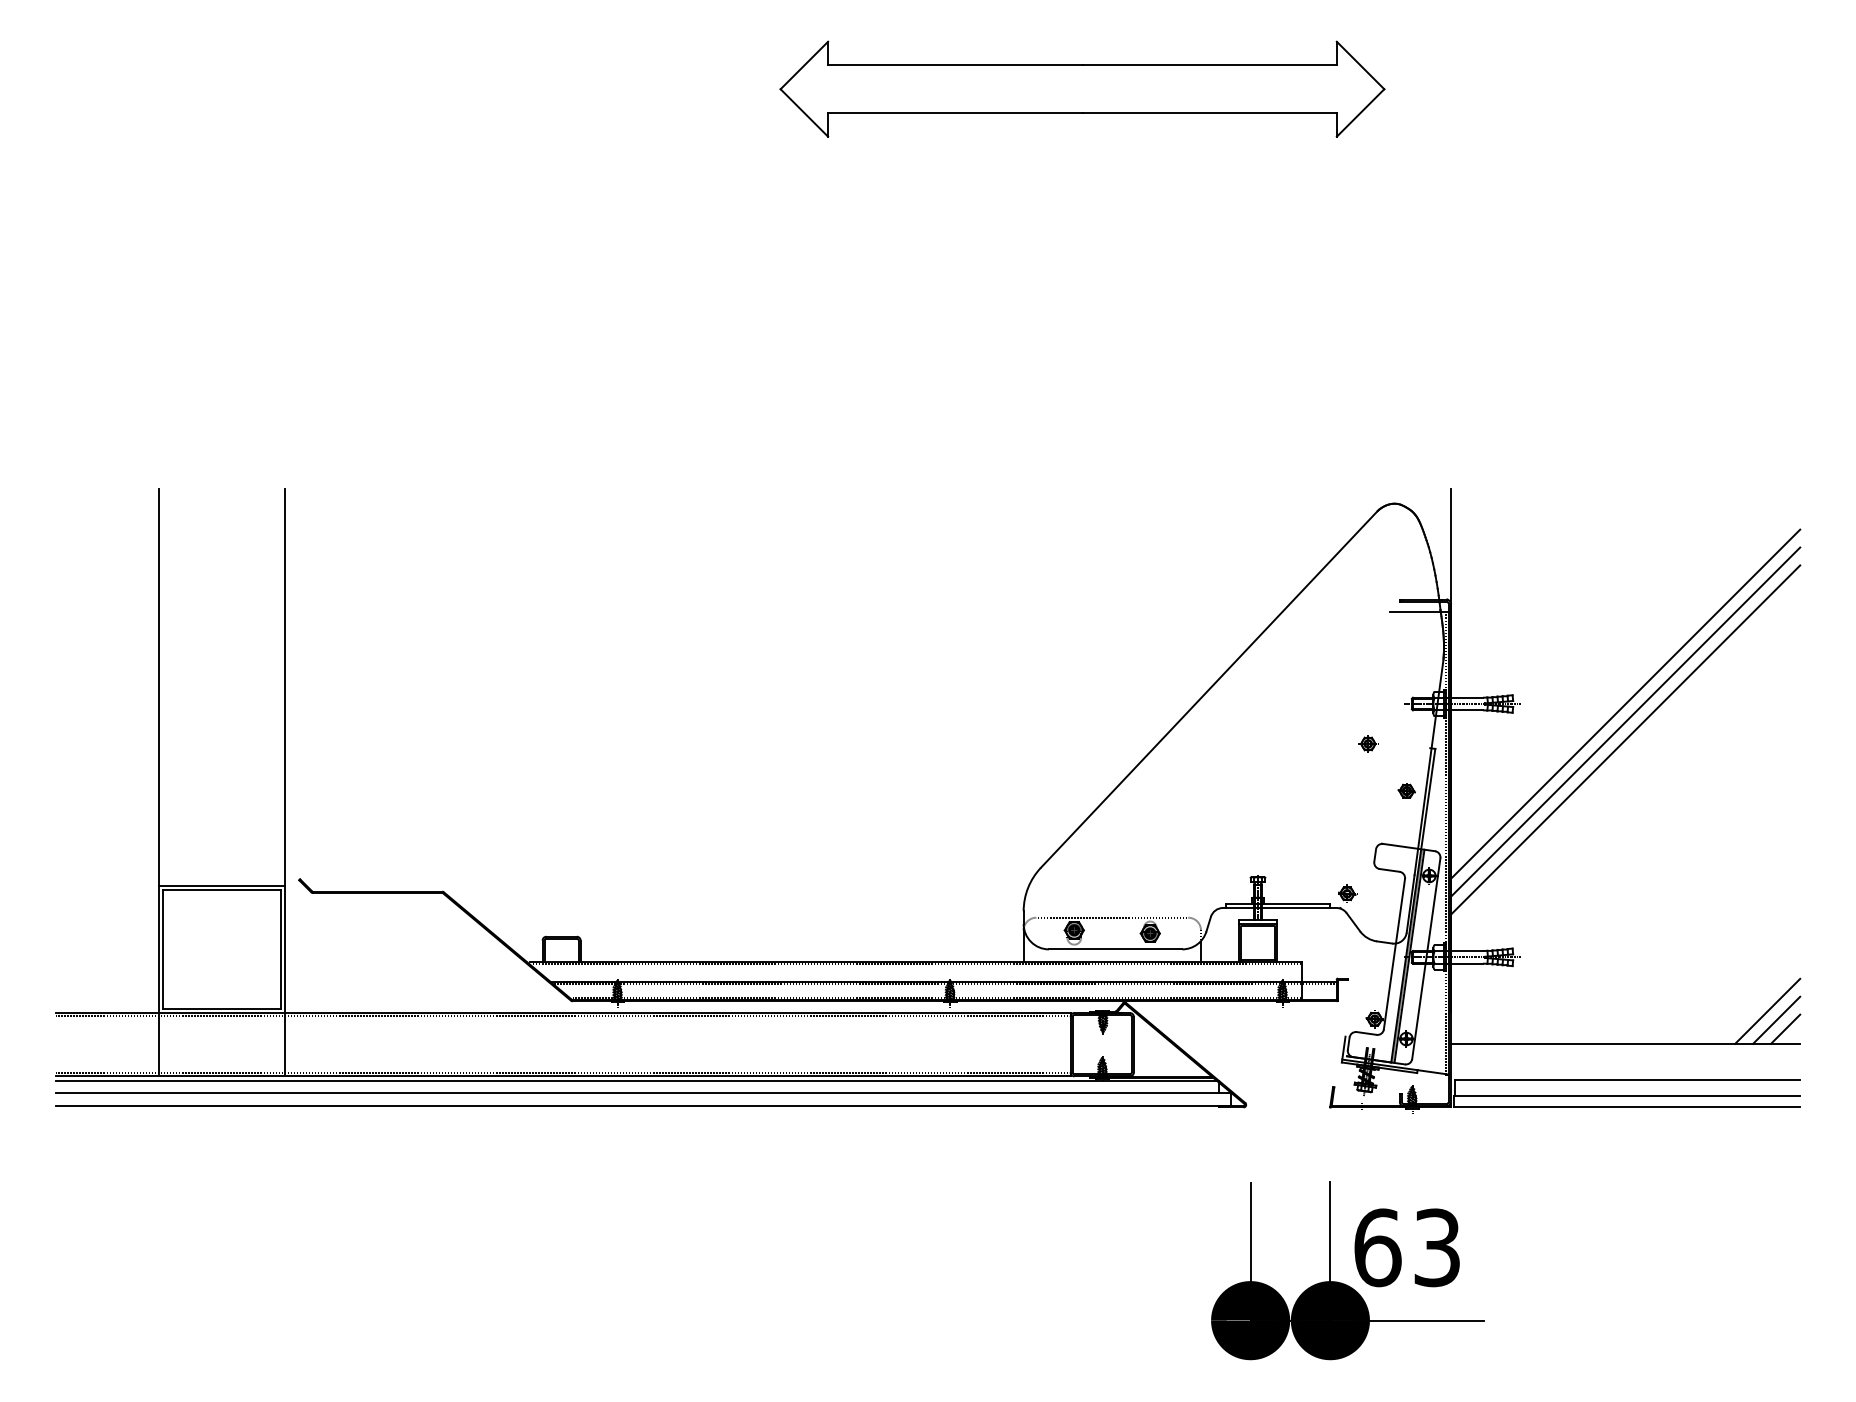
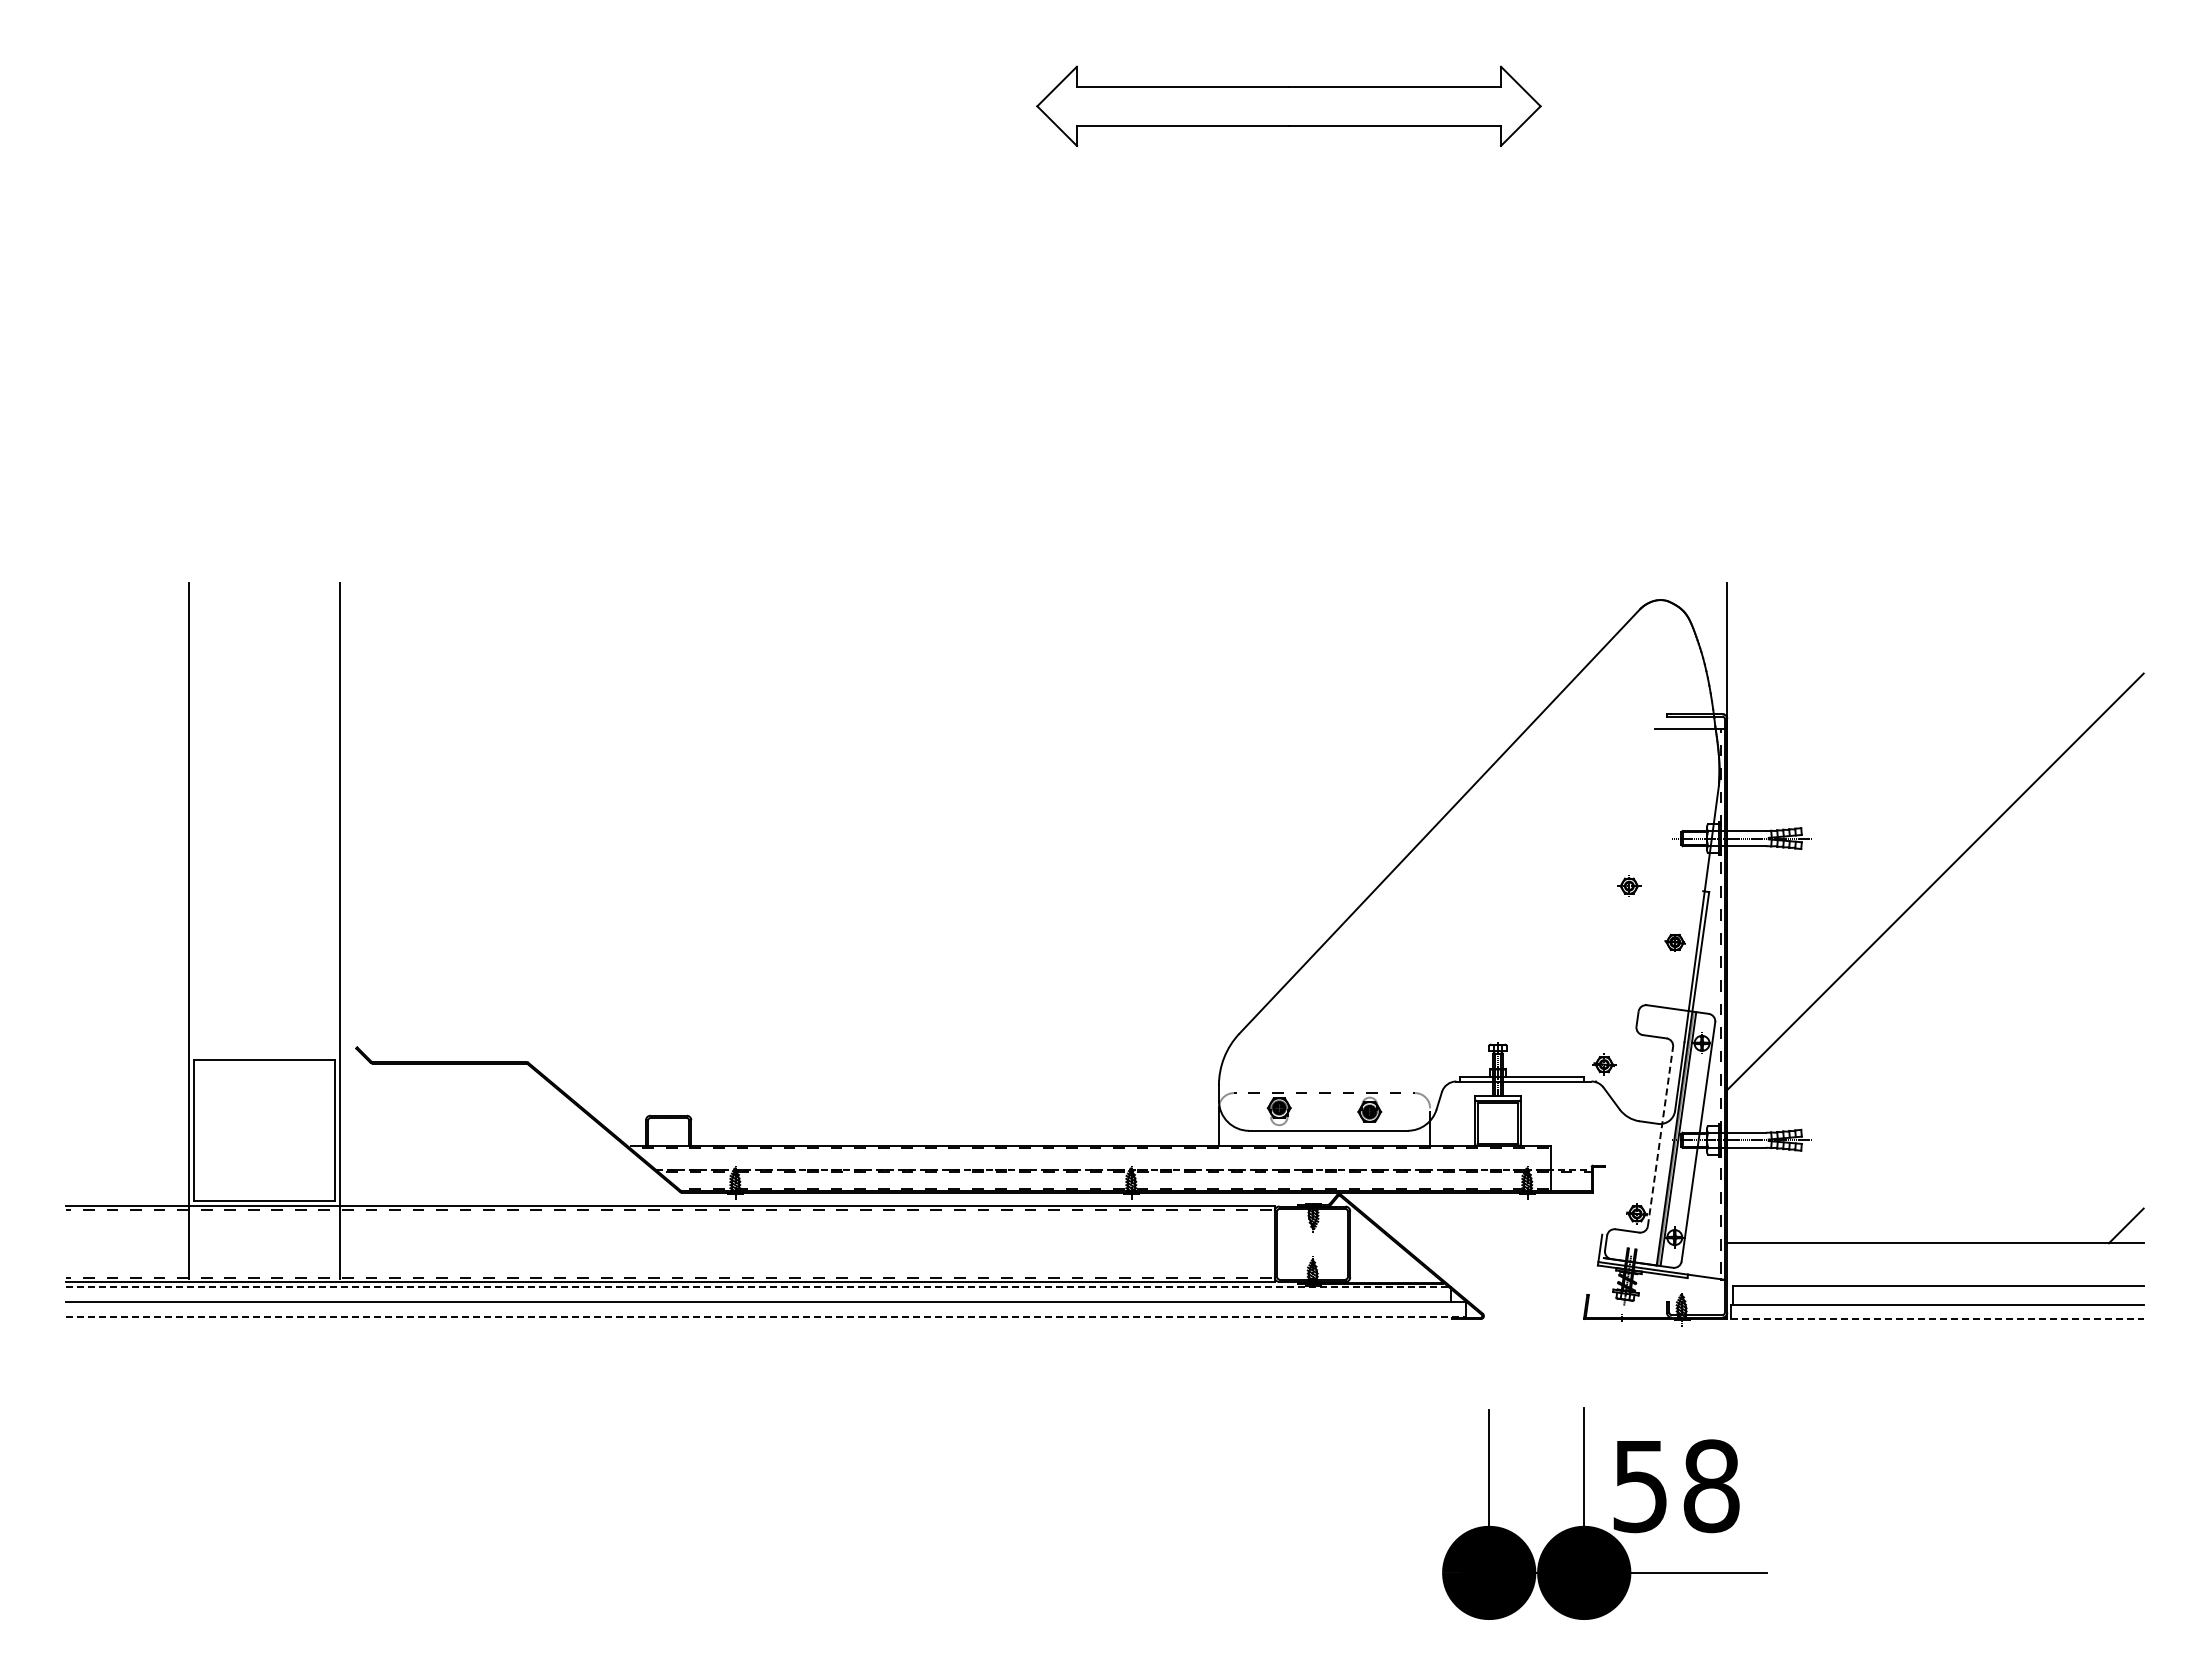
part: (1082, 88) -> (1288, 105), size x0.7
line: (1625, 703) -> (1935, 838), removed
line: (1625, 722) -> (1935, 860), removed
line: (221, 886) -> (263, 1055), removed
line: (1394, 954) -> (1660, 1136), solid -> dashed
line: (943, 982) -> (1123, 1170), solid -> dashed
line: (1767, 1011) -> (2104, 1204), removed
line: (1776, 1020) -> (2115, 1215), removed
line: (637, 1080) -> (759, 1287), solid -> dashed
line: (643, 1106) -> (766, 1317), solid -> dashed
line: (1627, 1106) -> (1937, 1318), solid -> dashed
text: (1407, 1248) -> (1676, 1486), 63 -> 58

